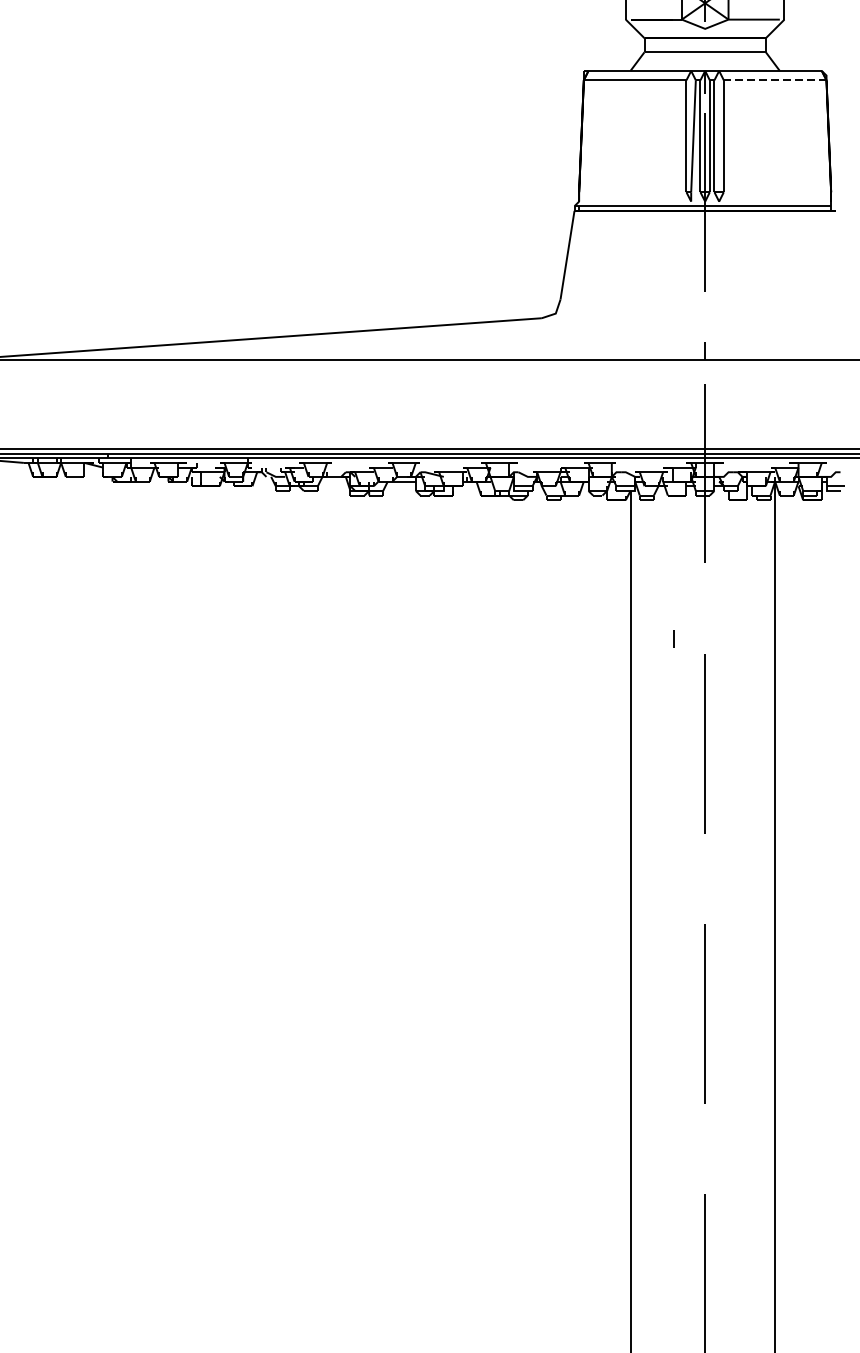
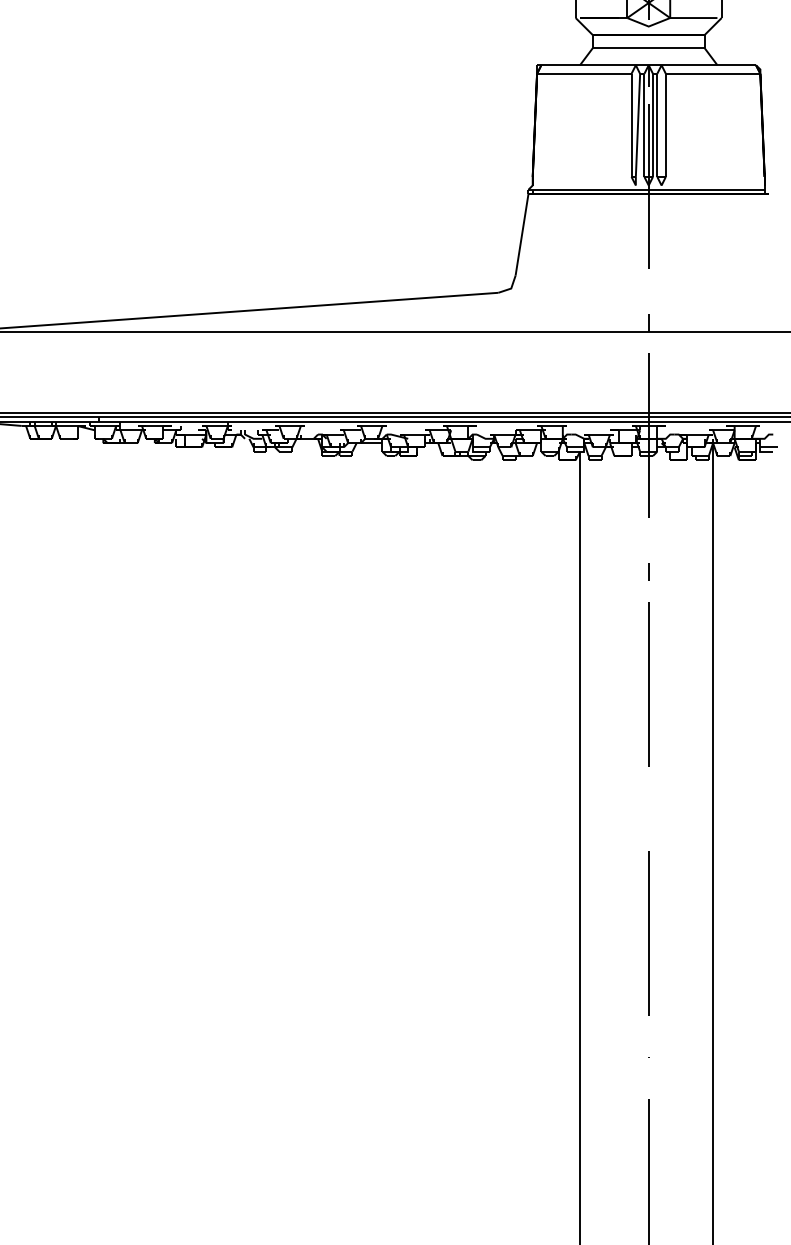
line: (774, 79) -> (712, 73), dashed -> solid
line: (673, 638) -> (648, 571), moved

